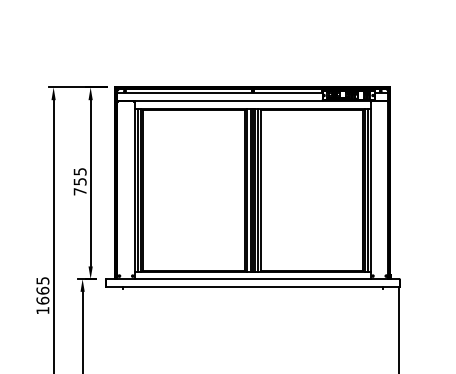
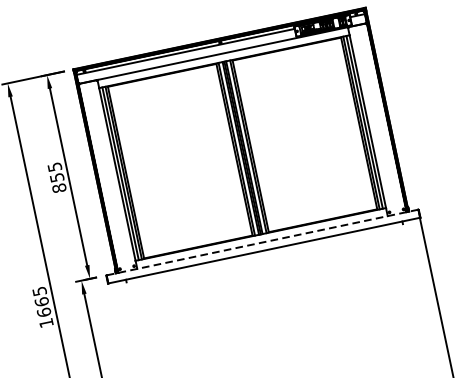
text: (79, 191) -> (58, 188), 755 -> 855
line: (253, 279) -> (263, 242), solid -> dashed

